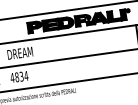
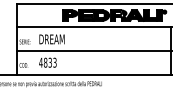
text: (25, 75) -> (54, 62), 4834 -> 4833

